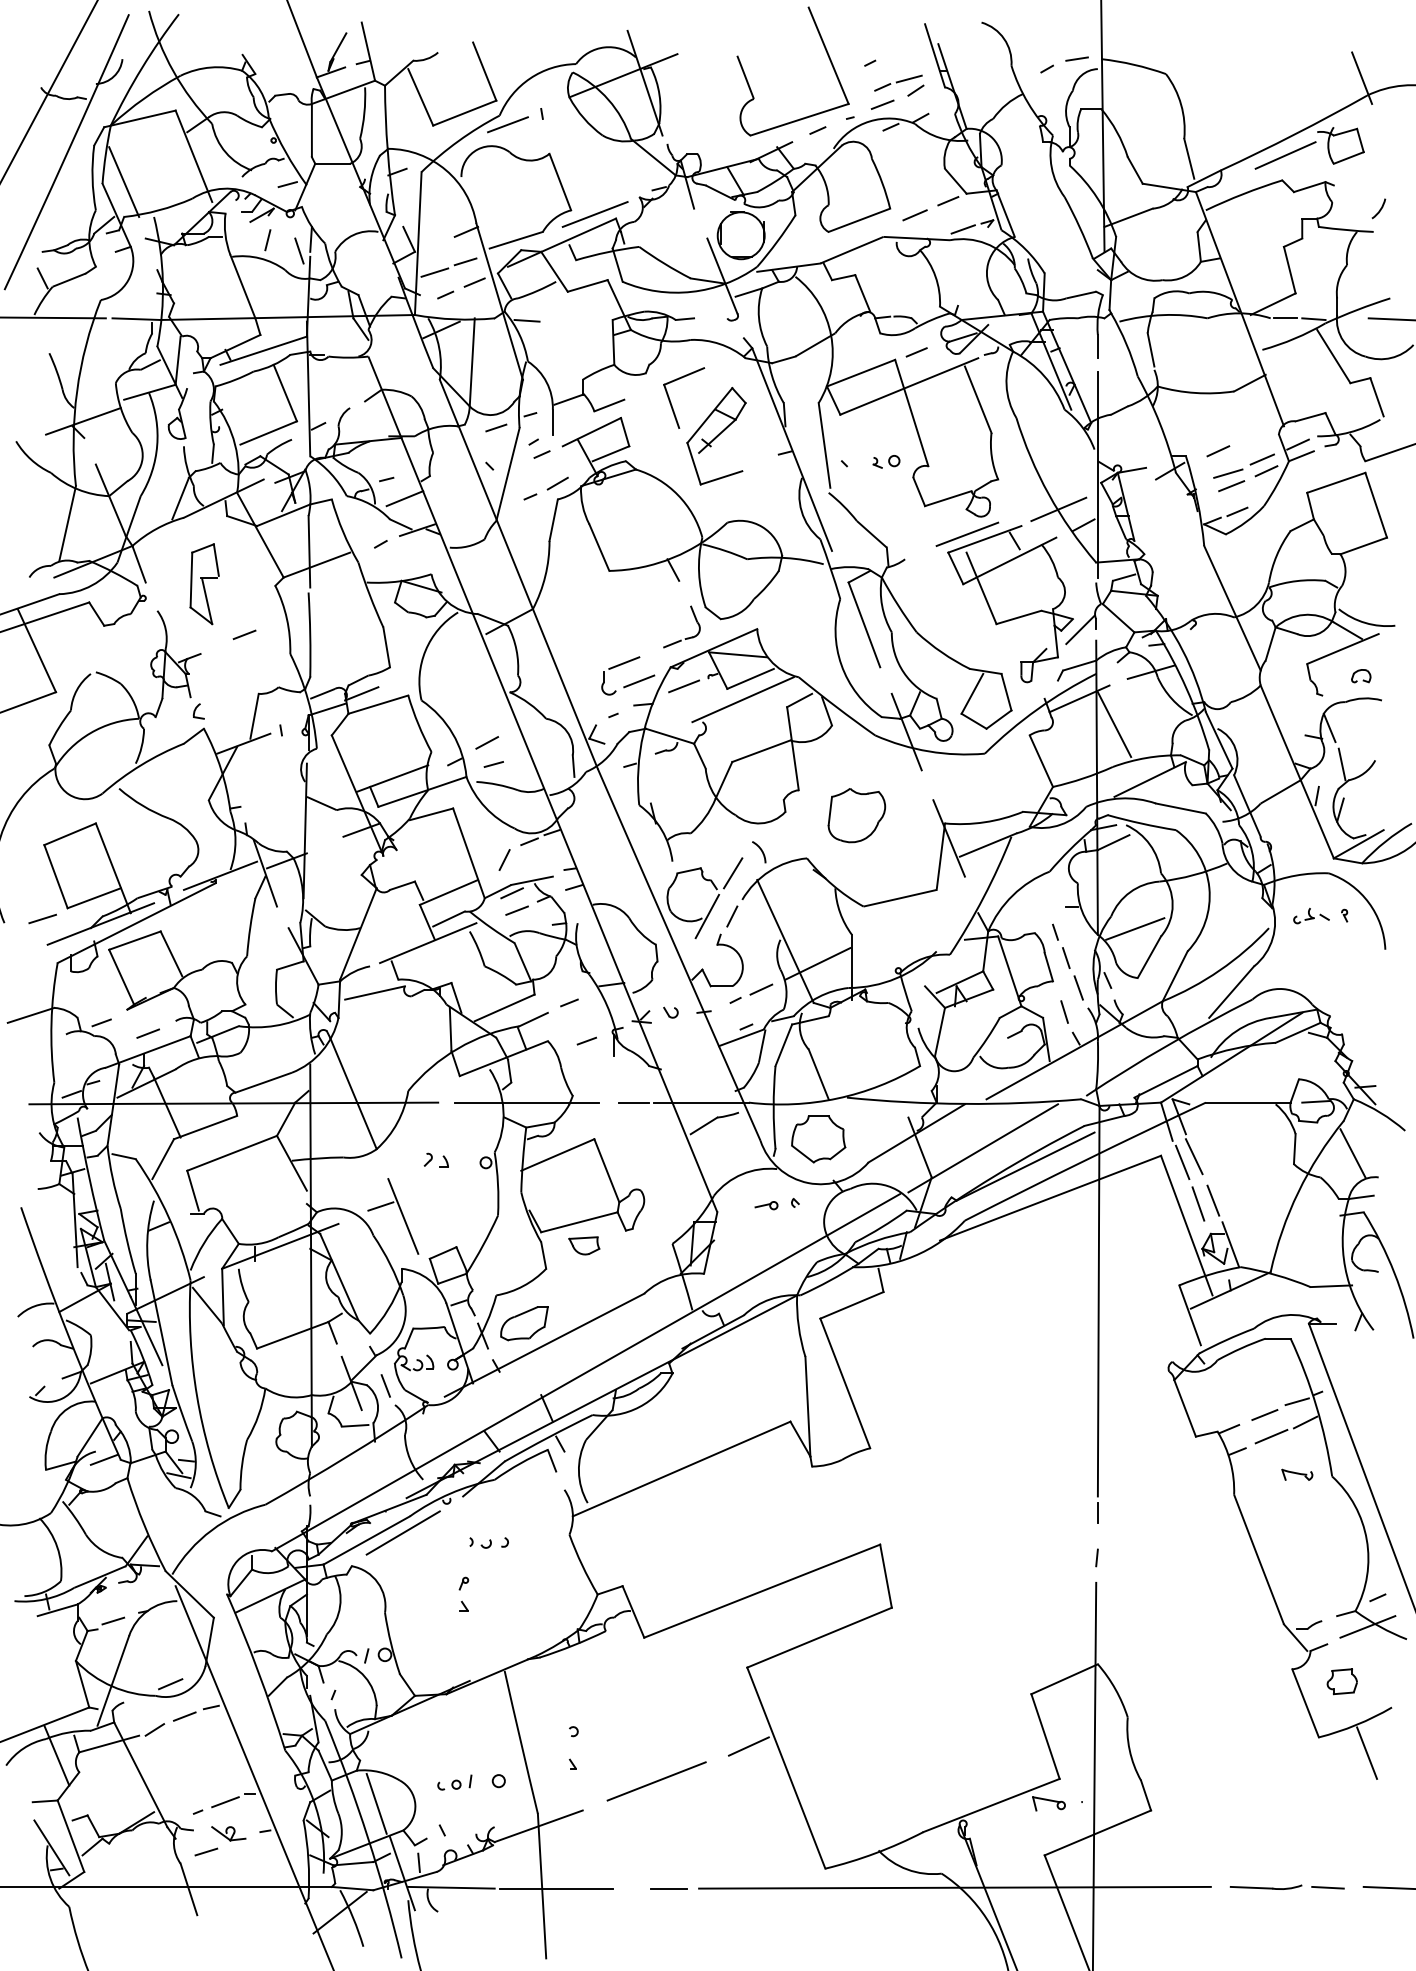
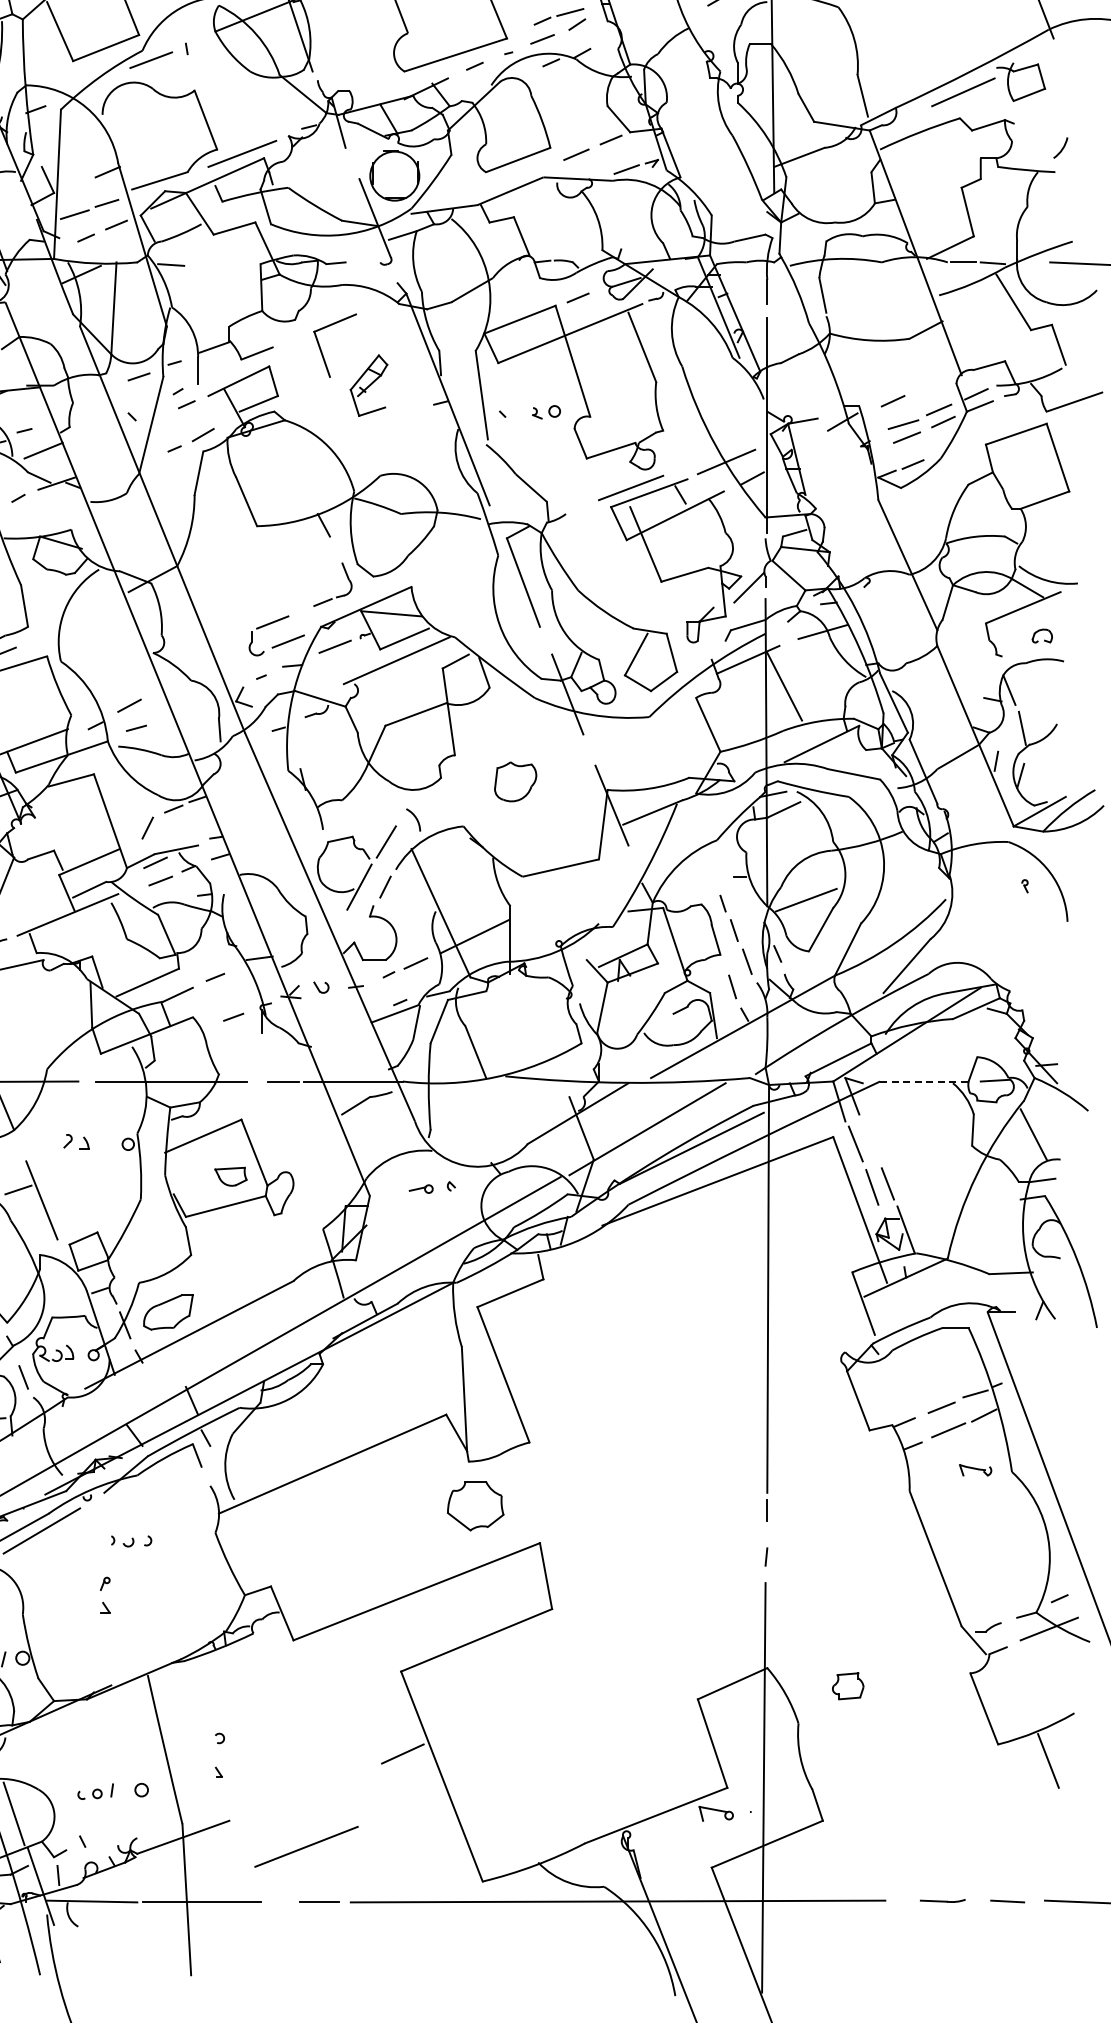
part: (716, 436) -> (369, 385), size x0.6
part: (856, 815) -> (515, 781), size x0.7
part: (1311, 915) -> (990, 886), removed
line: (1248, 1102) -> (924, 1081), solid -> dashed
part: (818, 1139) -> (475, 1506), moved
line: (1193, 1156) -> (867, 1137), removed
part: (584, 1245) -> (231, 1176), moved
part: (1341, 1681) -> (847, 1686), moved
line: (656, 1781) -> (306, 1846), moved
part: (1265, 1886) -> (942, 1900), size x0.6

